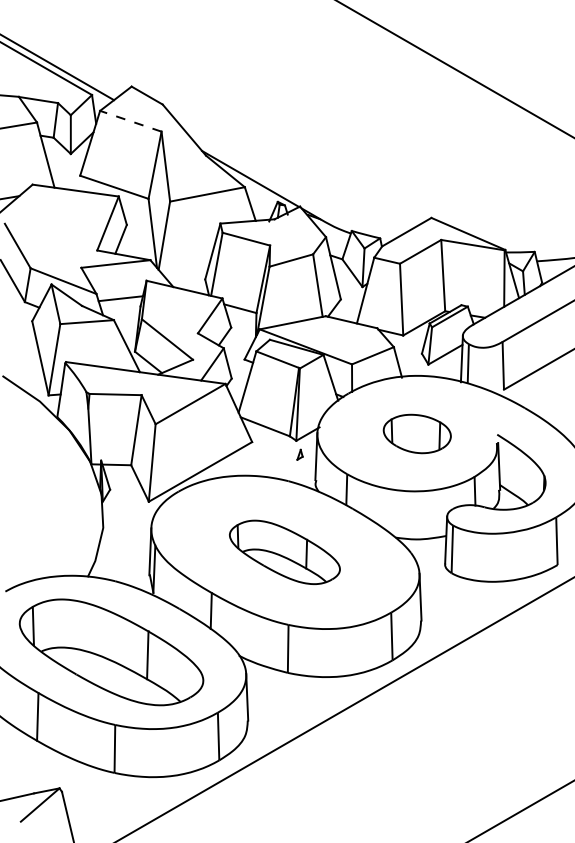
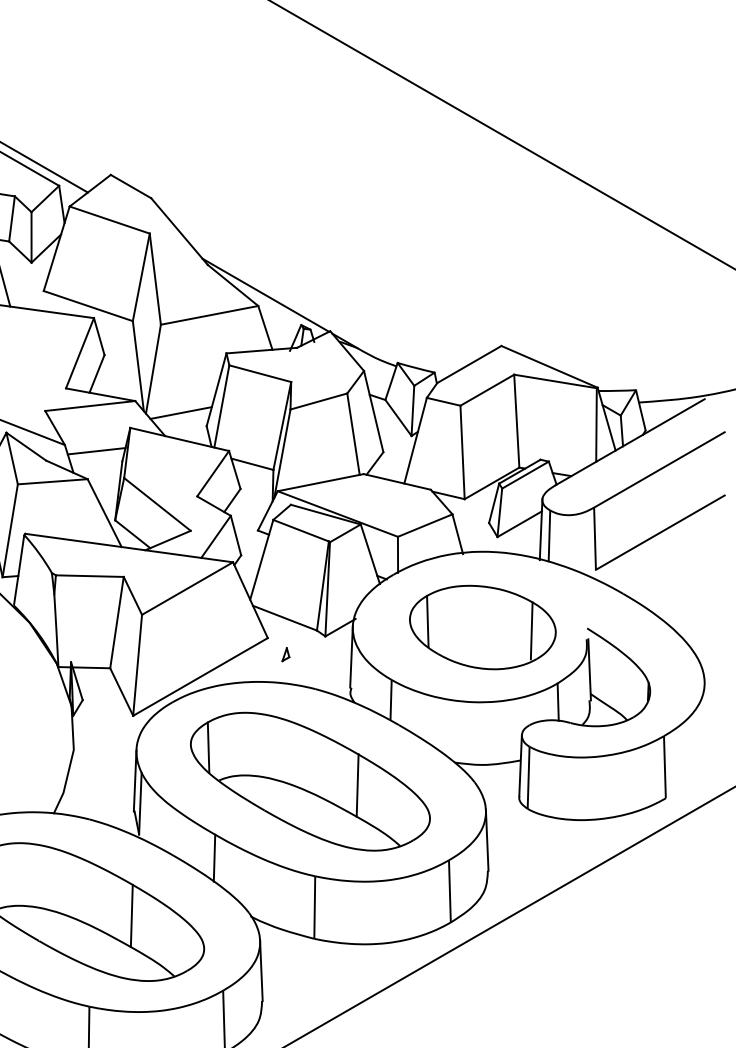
line: (130, 121) -> (109, 220), dashed -> solid
line: (185, 268) -> (180, 411), added
part: (417, 433) -> (483, 626), size x1.67
part: (299, 454) -> (285, 654), moved
part: (284, 552) -> (309, 781), size x1.67

